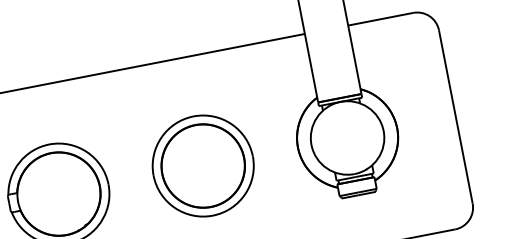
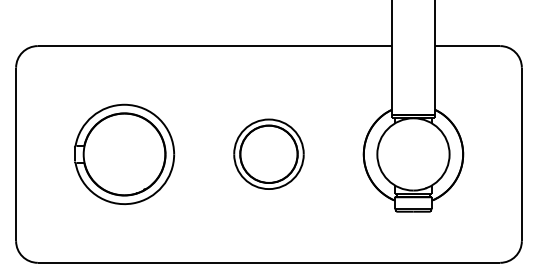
part: (202, 165) -> (268, 153), size x0.7

